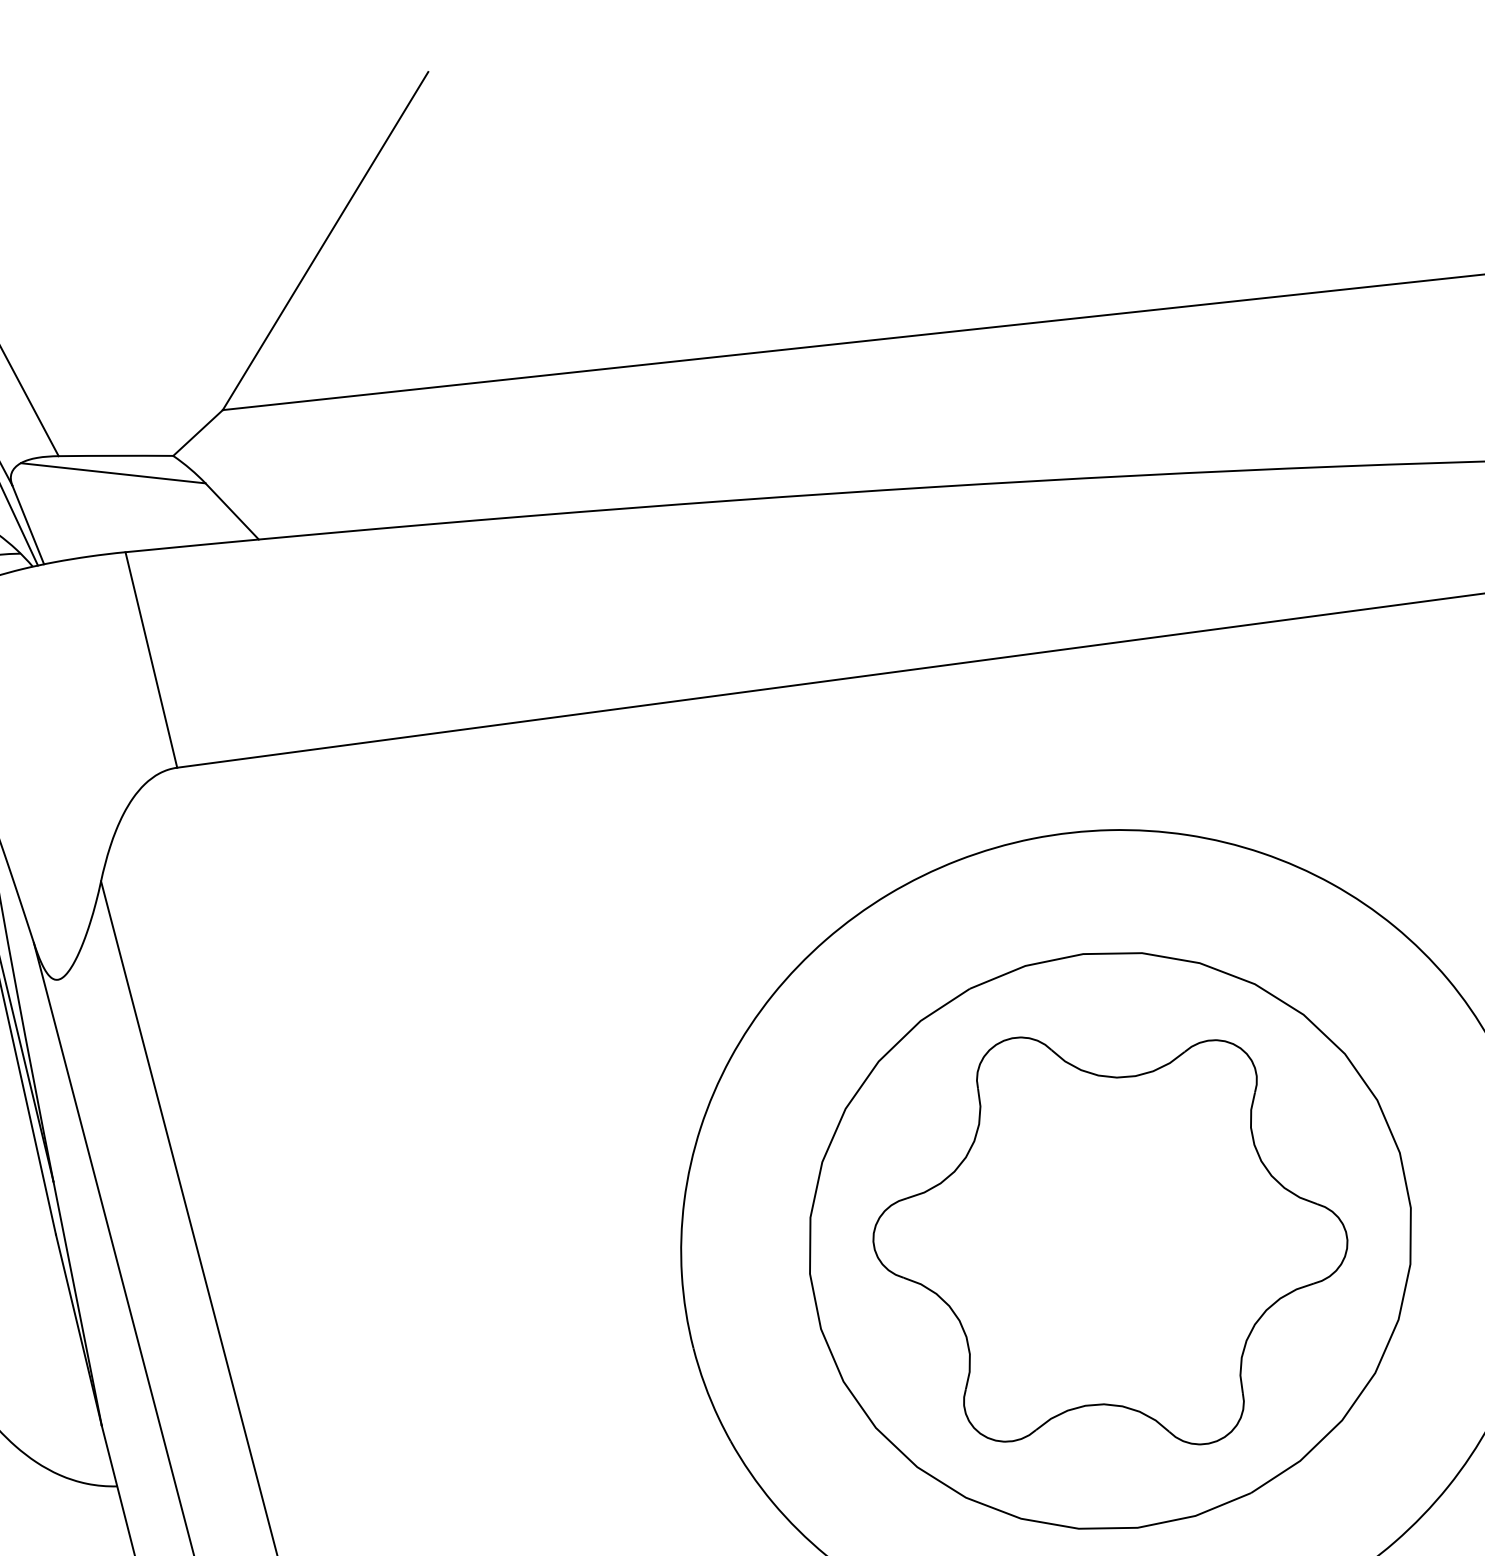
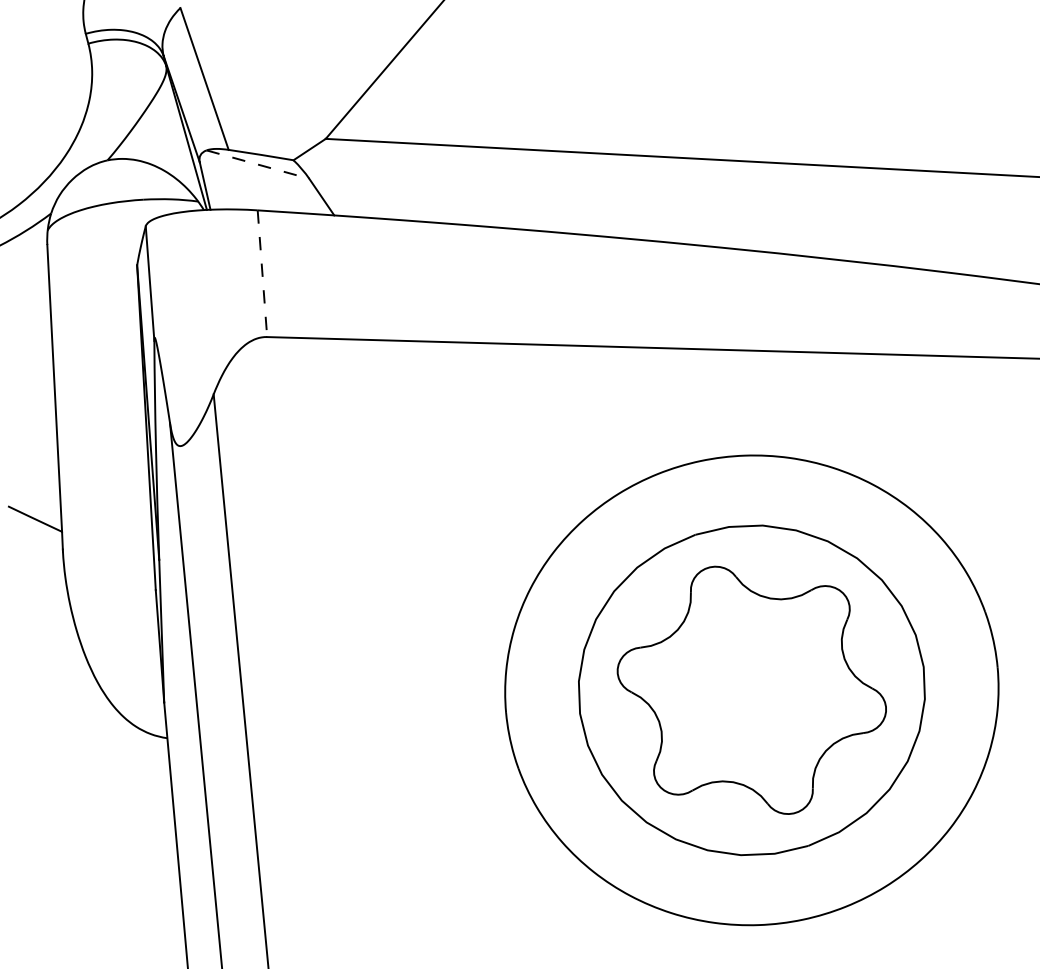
line: (114, 472) -> (258, 164), solid -> dashed
line: (151, 659) -> (262, 273), solid -> dashed

